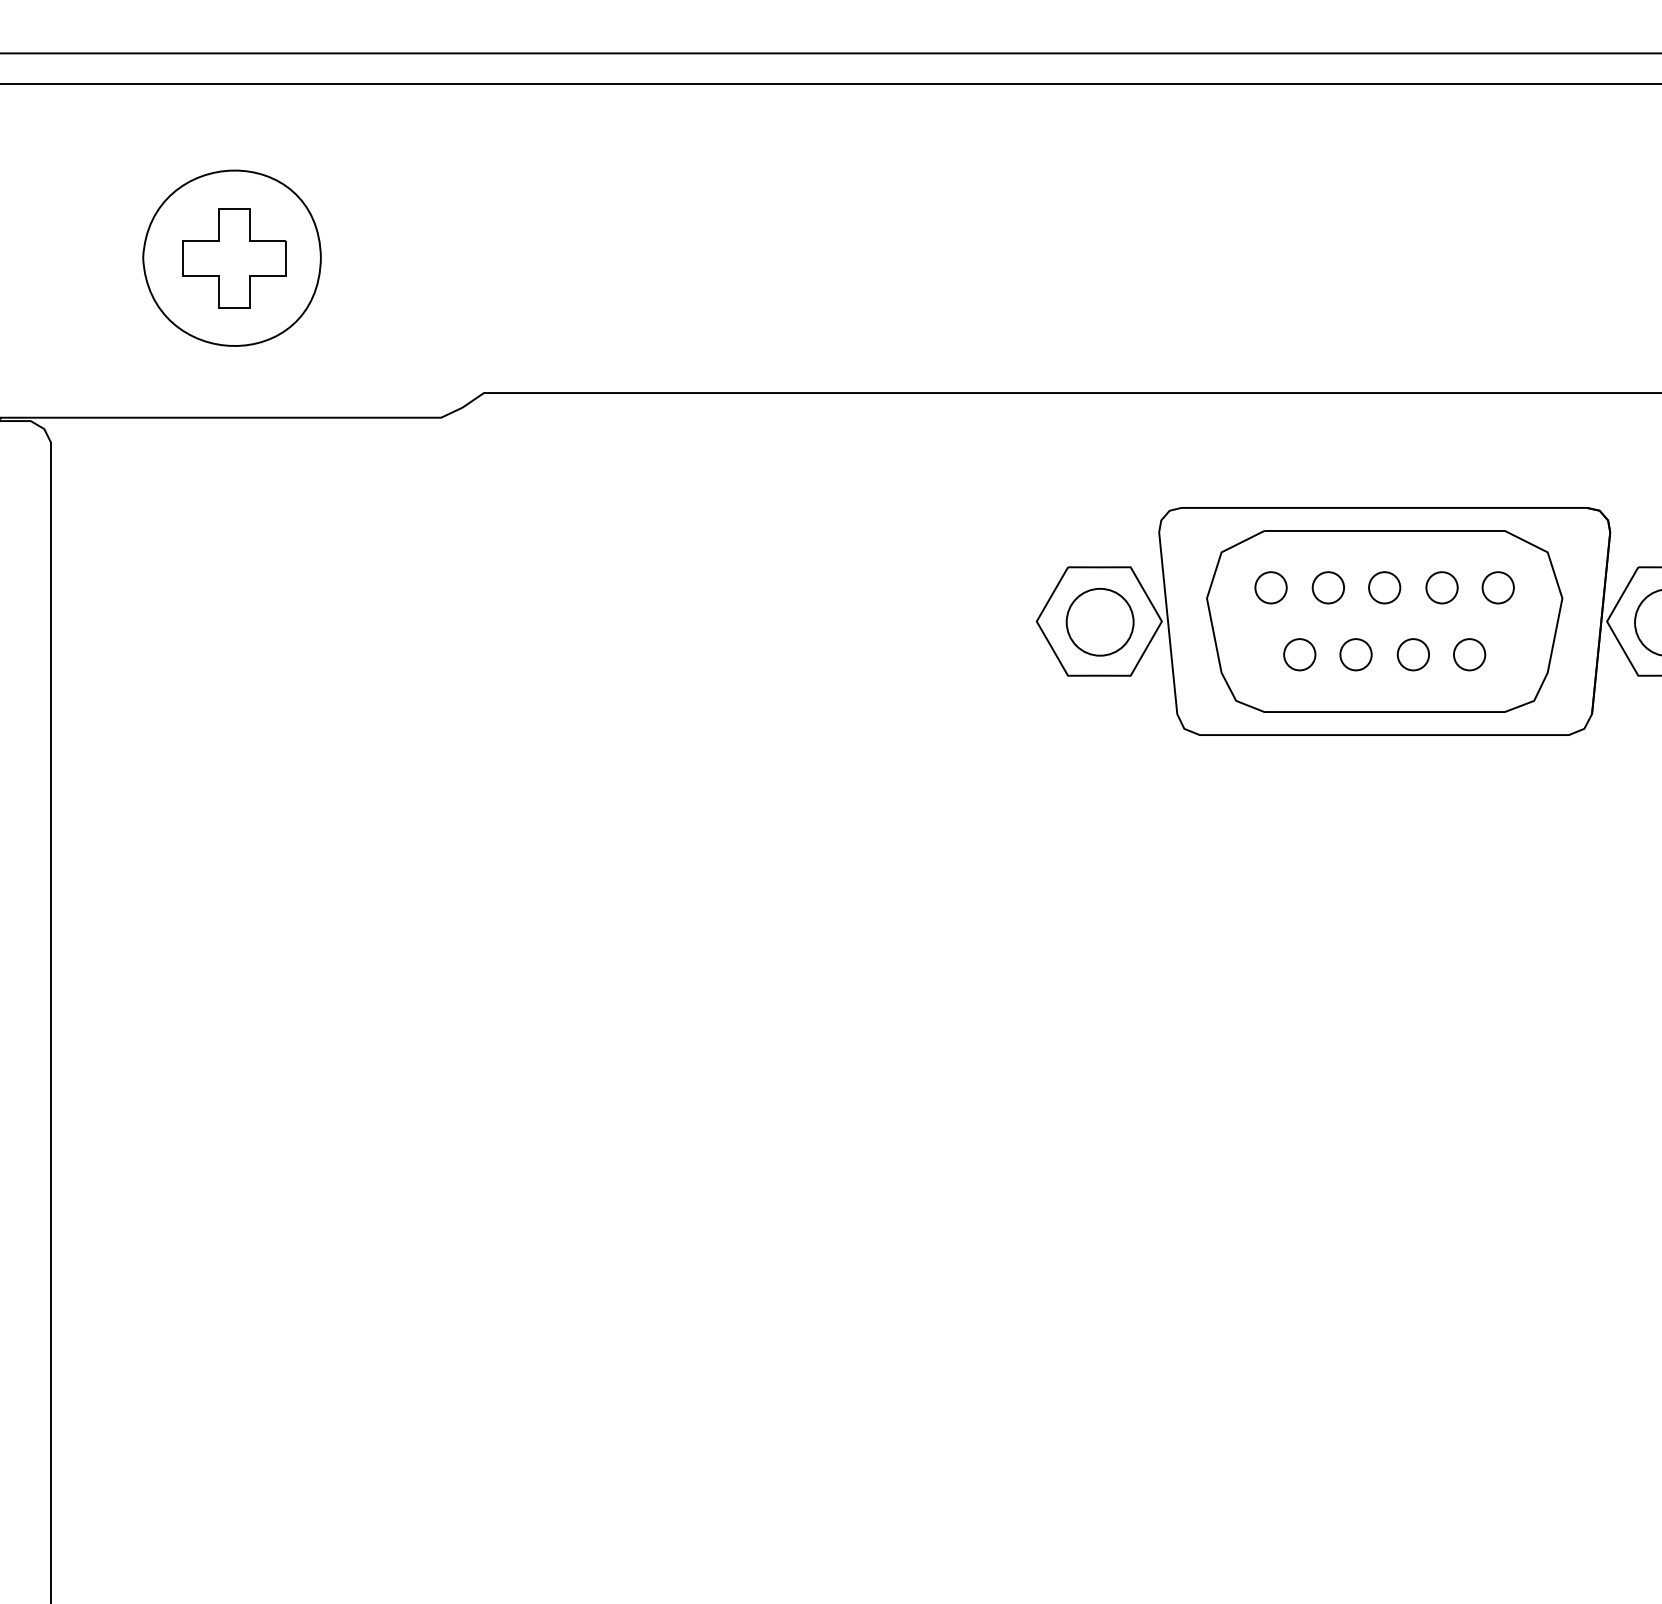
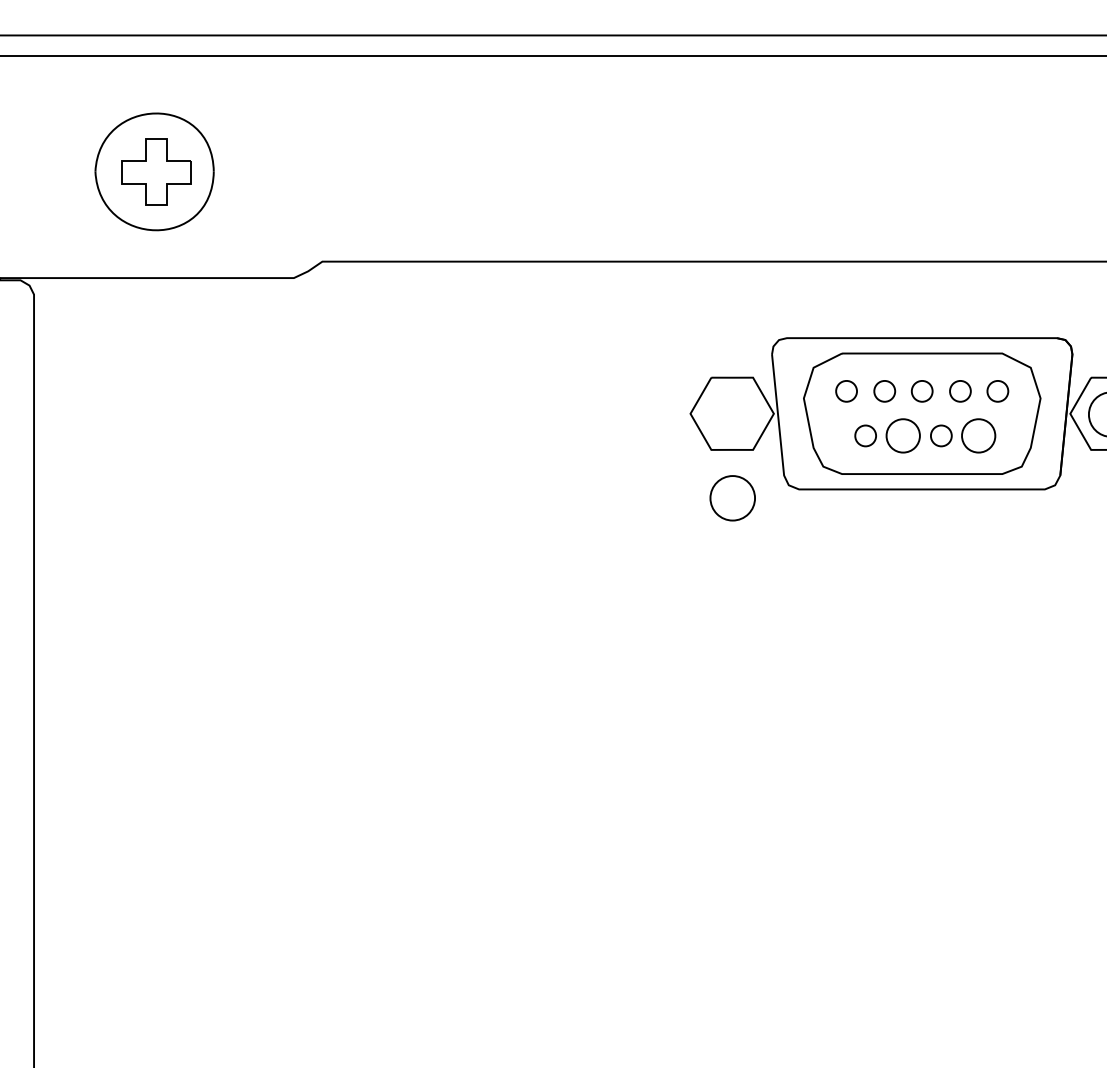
part: (1099, 622) -> (732, 498), moved
part: (1355, 654) -> (902, 435), size x1.6
part: (1469, 654) -> (978, 435), size x1.6

